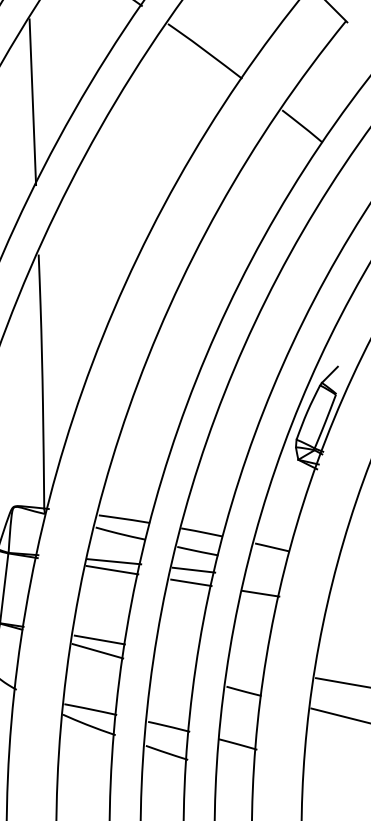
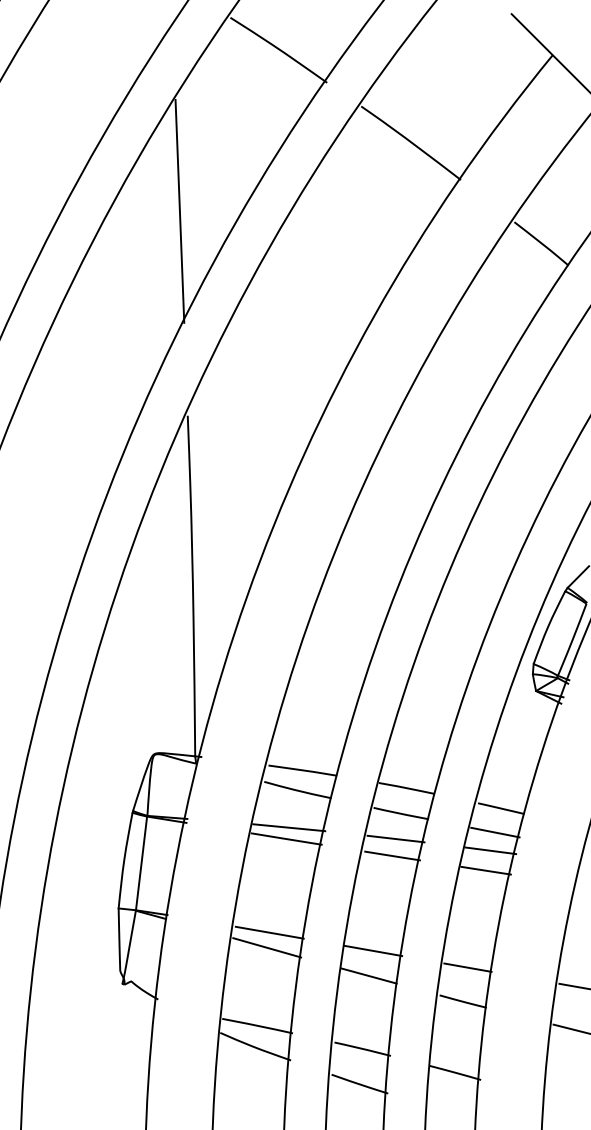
line: (268, 565) -> (495, 832), added
line: (264, 578) -> (490, 850), added
line: (177, 653) -> (373, 950), added
line: (247, 665) -> (467, 967), added
line: (173, 671) -> (368, 975), added

